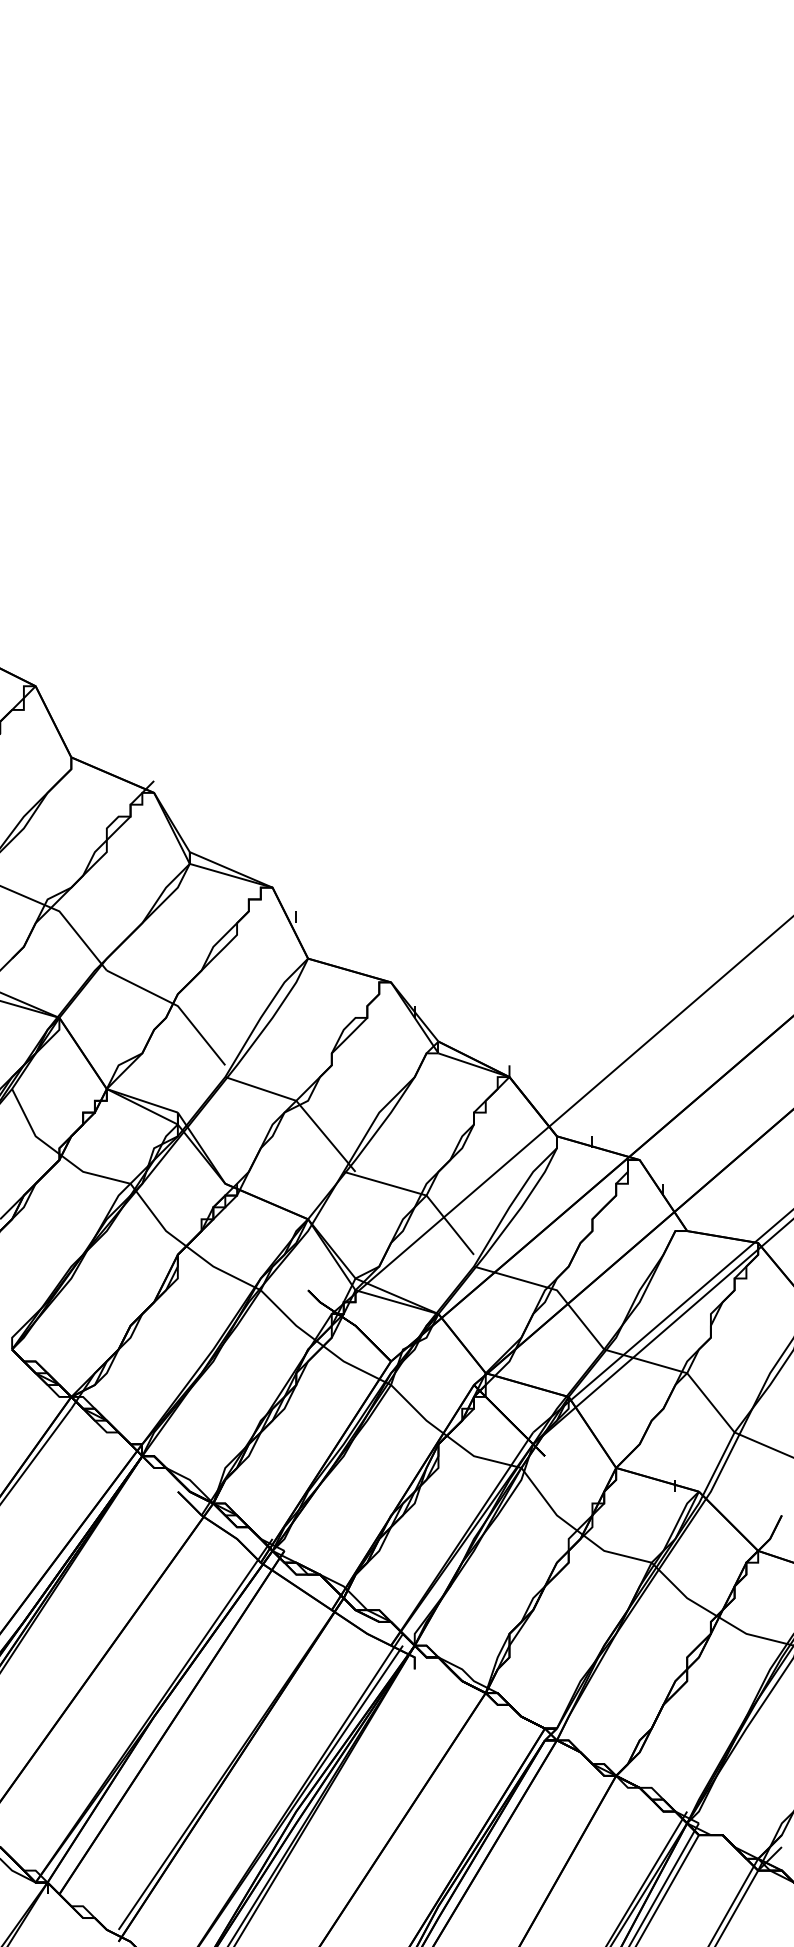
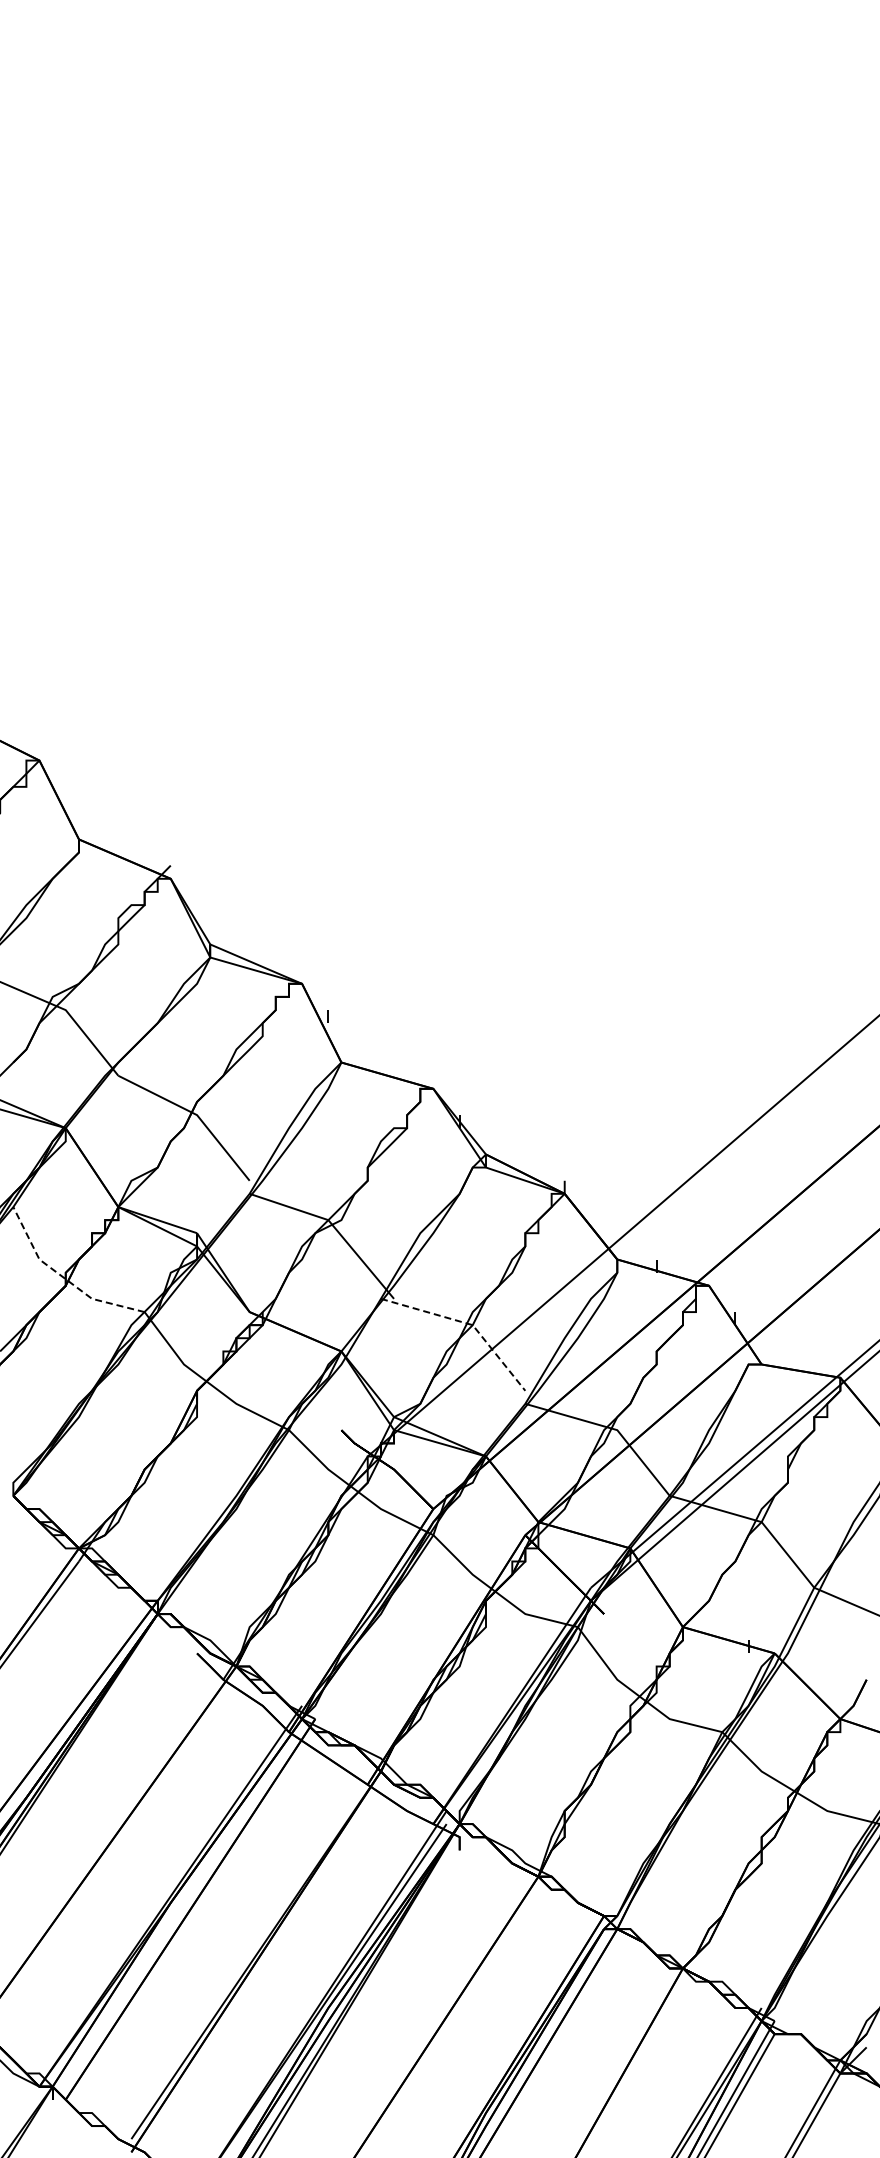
line: (58, 1152) -> (64, 1277), solid -> dashed
line: (421, 1194) -> (467, 1323), solid -> dashed

